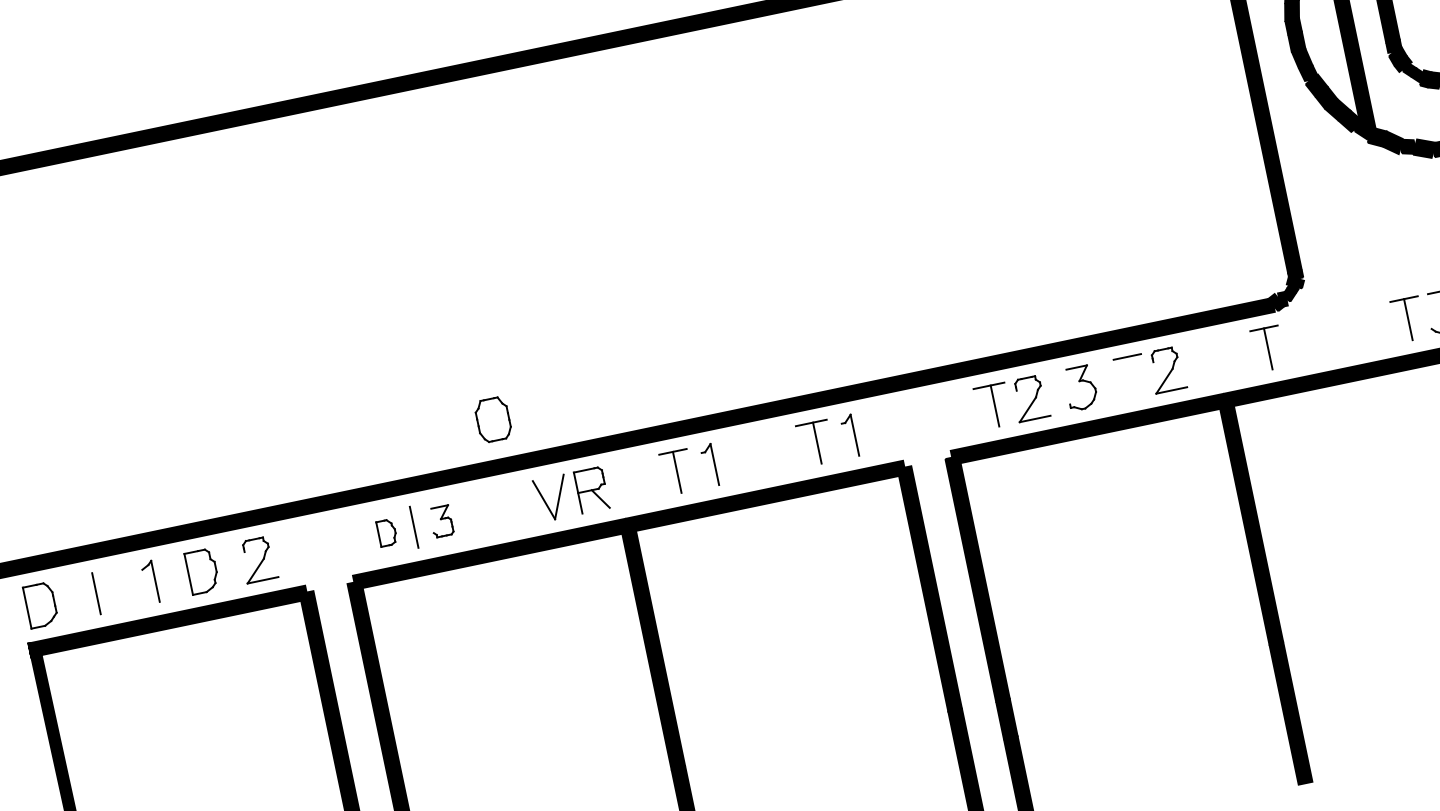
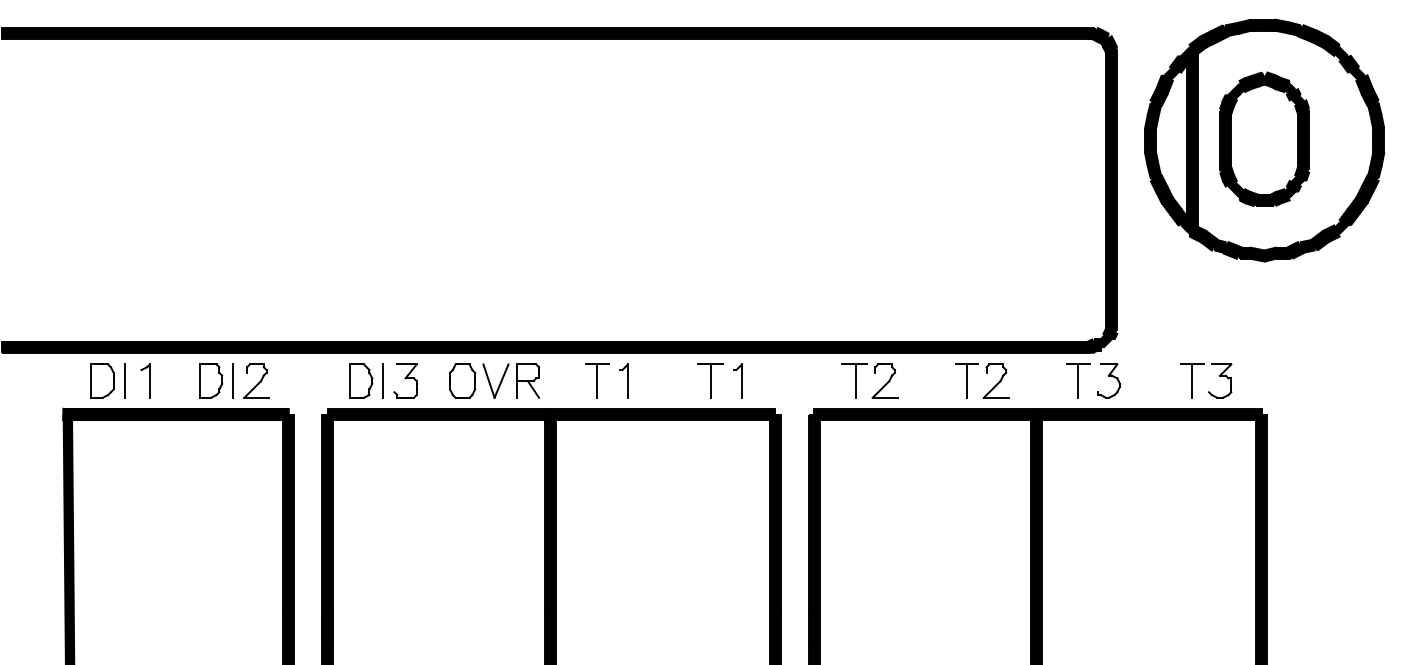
line: (1131, 376) -> (967, 380), added
part: (1081, 387) -> (1109, 380), moved
part: (493, 418) -> (462, 380), moved
part: (441, 520) -> (405, 380), size x1.43
part: (387, 532) -> (361, 380), size x1.67
line: (229, 564) -> (233, 380), added
part: (149, 581) -> (145, 380), moved
part: (40, 604) -> (102, 380), moved

